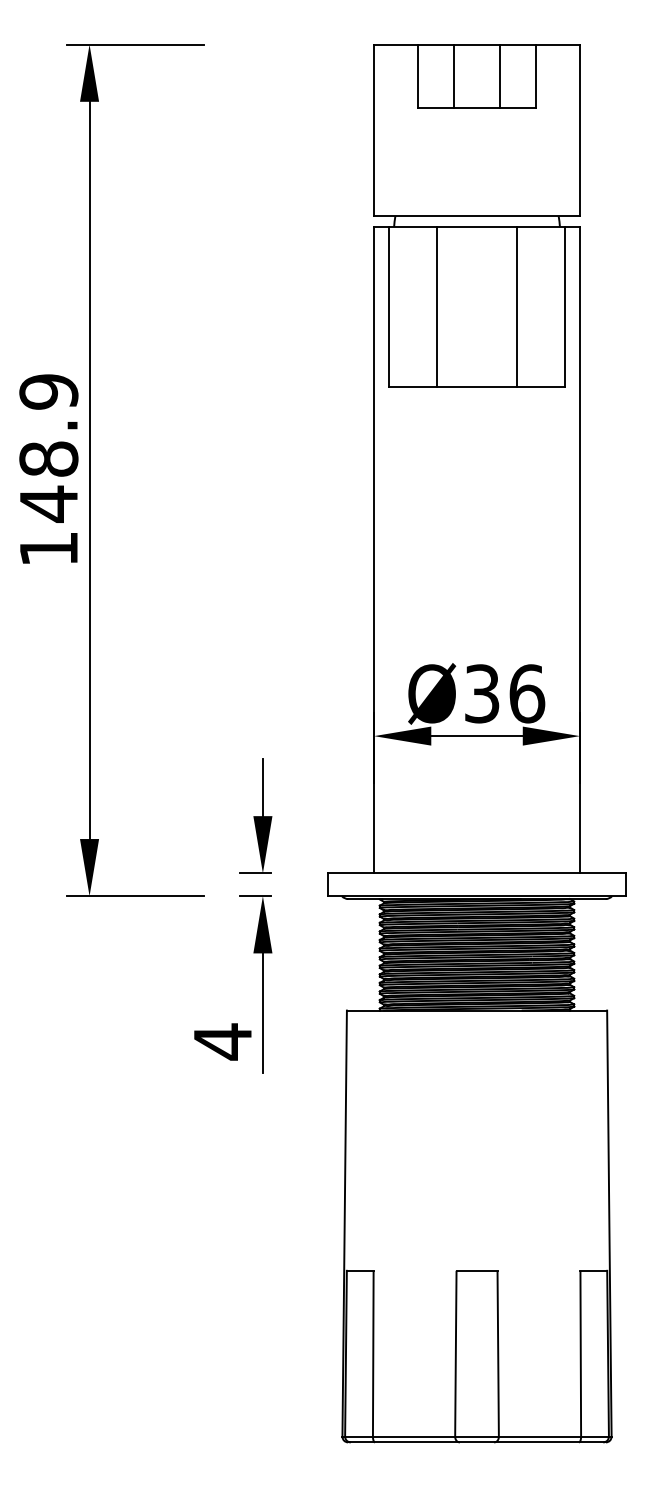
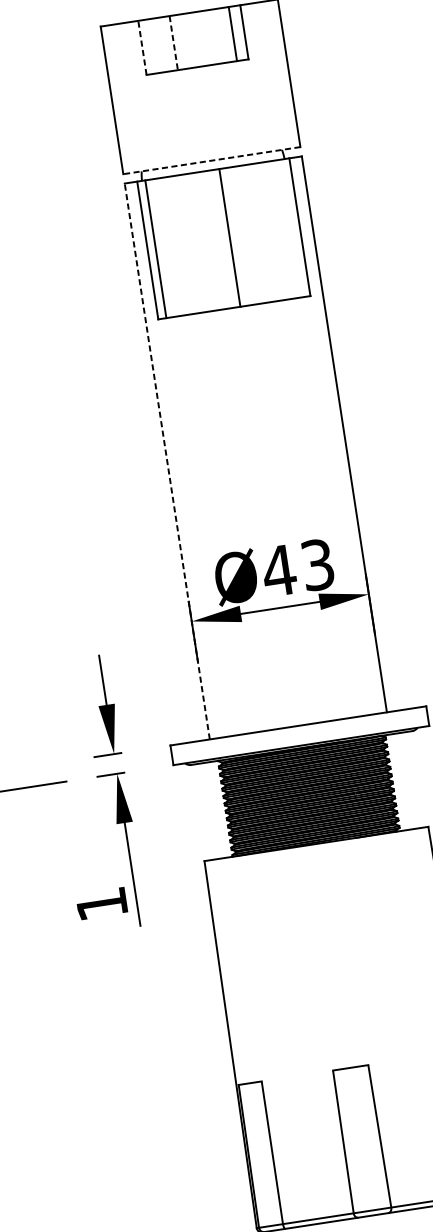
line: (417, 75) -> (142, 47), solid -> dashed
line: (499, 75) -> (232, 33), moved
line: (454, 76) -> (174, 43), solid -> dashed
line: (477, 216) -> (212, 160), solid -> dashed
line: (436, 307) -> (155, 249), moved
line: (517, 307) -> (230, 238), moved
line: (374, 549) -> (167, 460), solid -> dashed
text: (504, 693) -> (298, 567), Ø36 -> Ø43
text: (222, 1041) -> (101, 904), 4 -> 1

